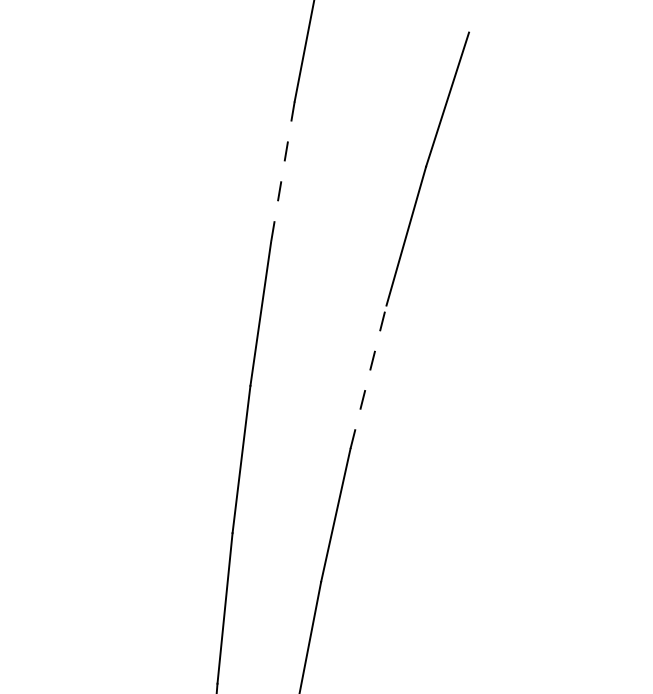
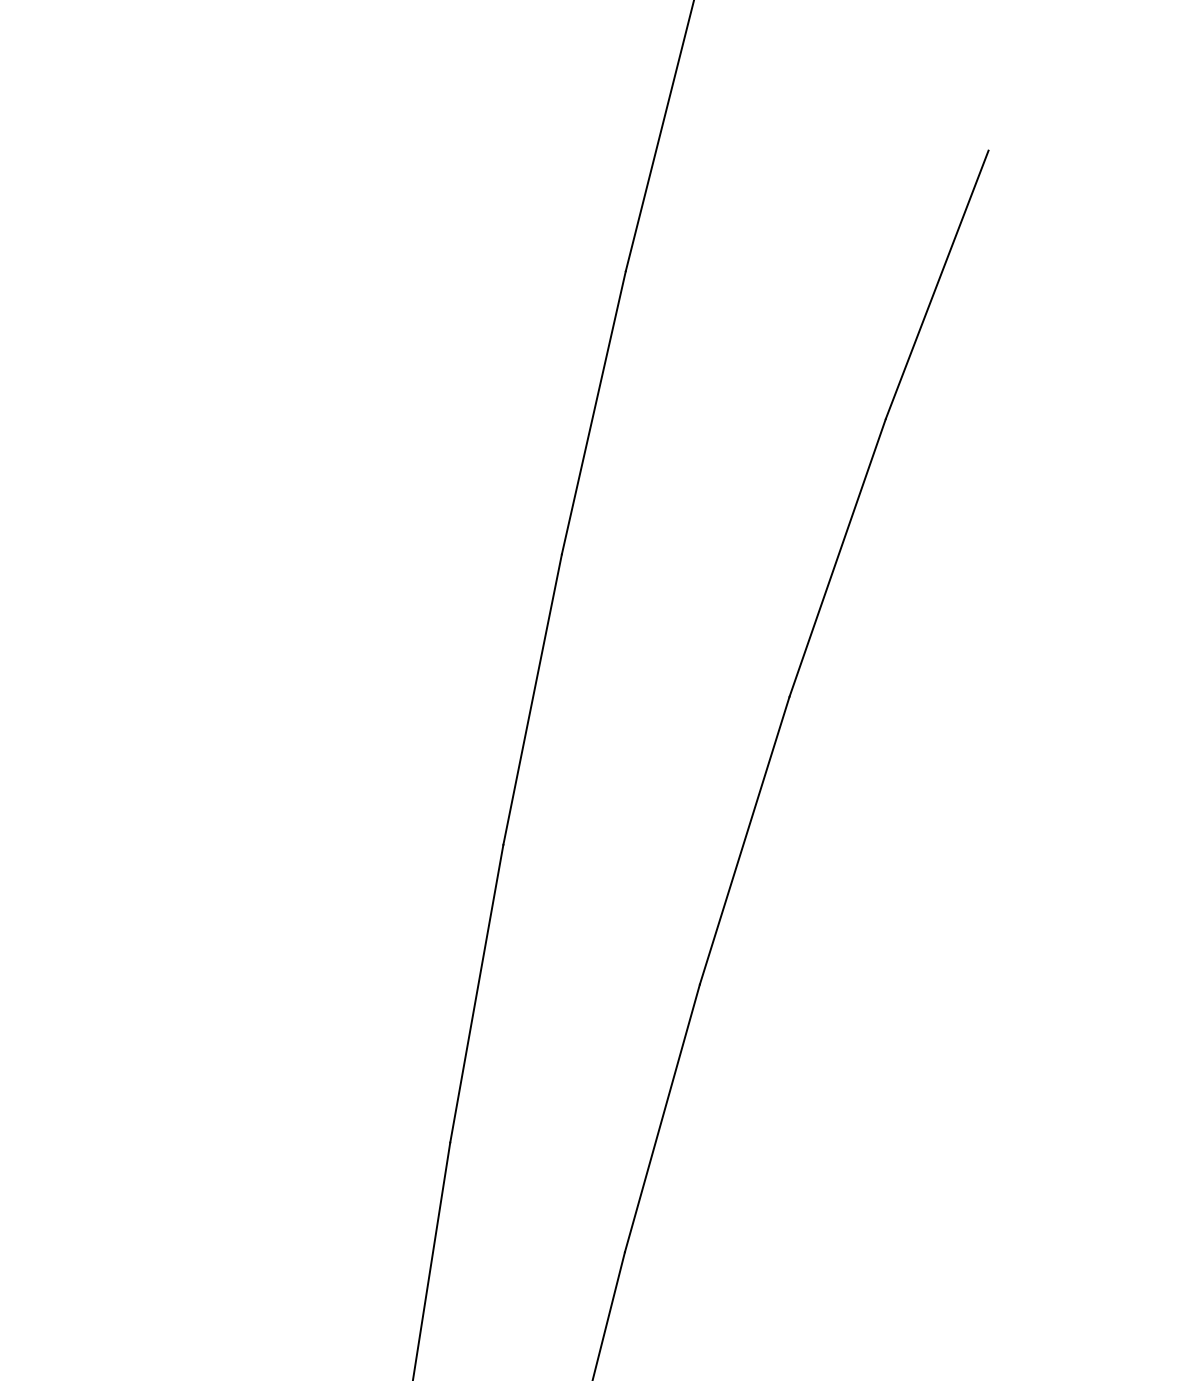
line: (282, 172) -> (592, 414), dashed -> solid
line: (368, 377) -> (744, 841), dashed -> solid

